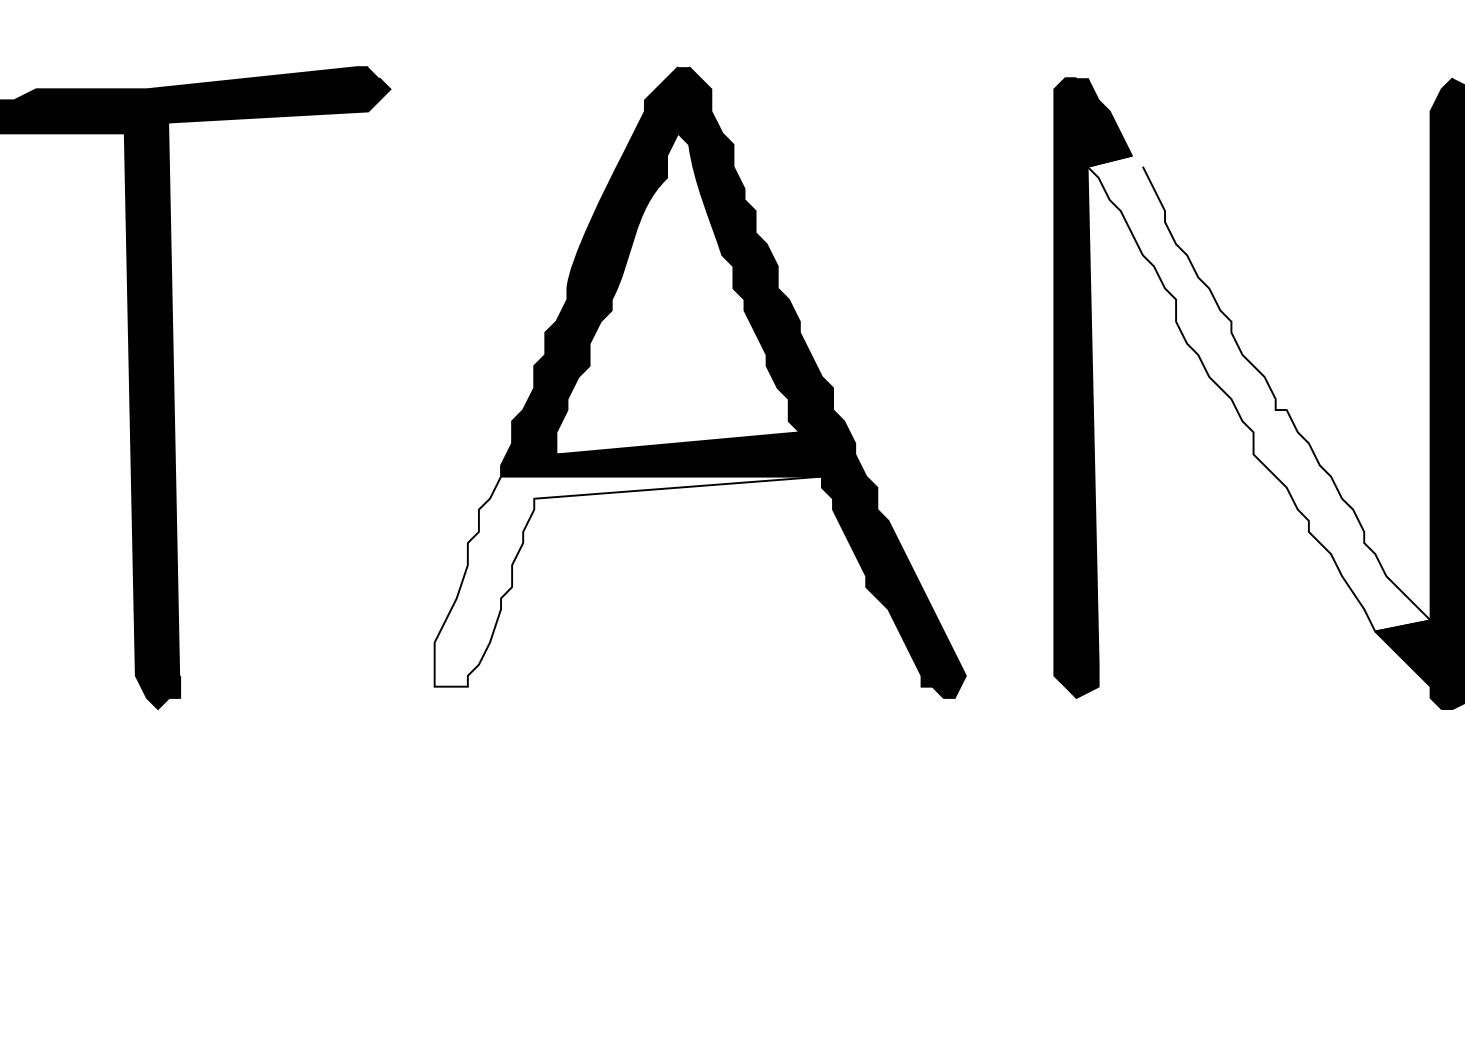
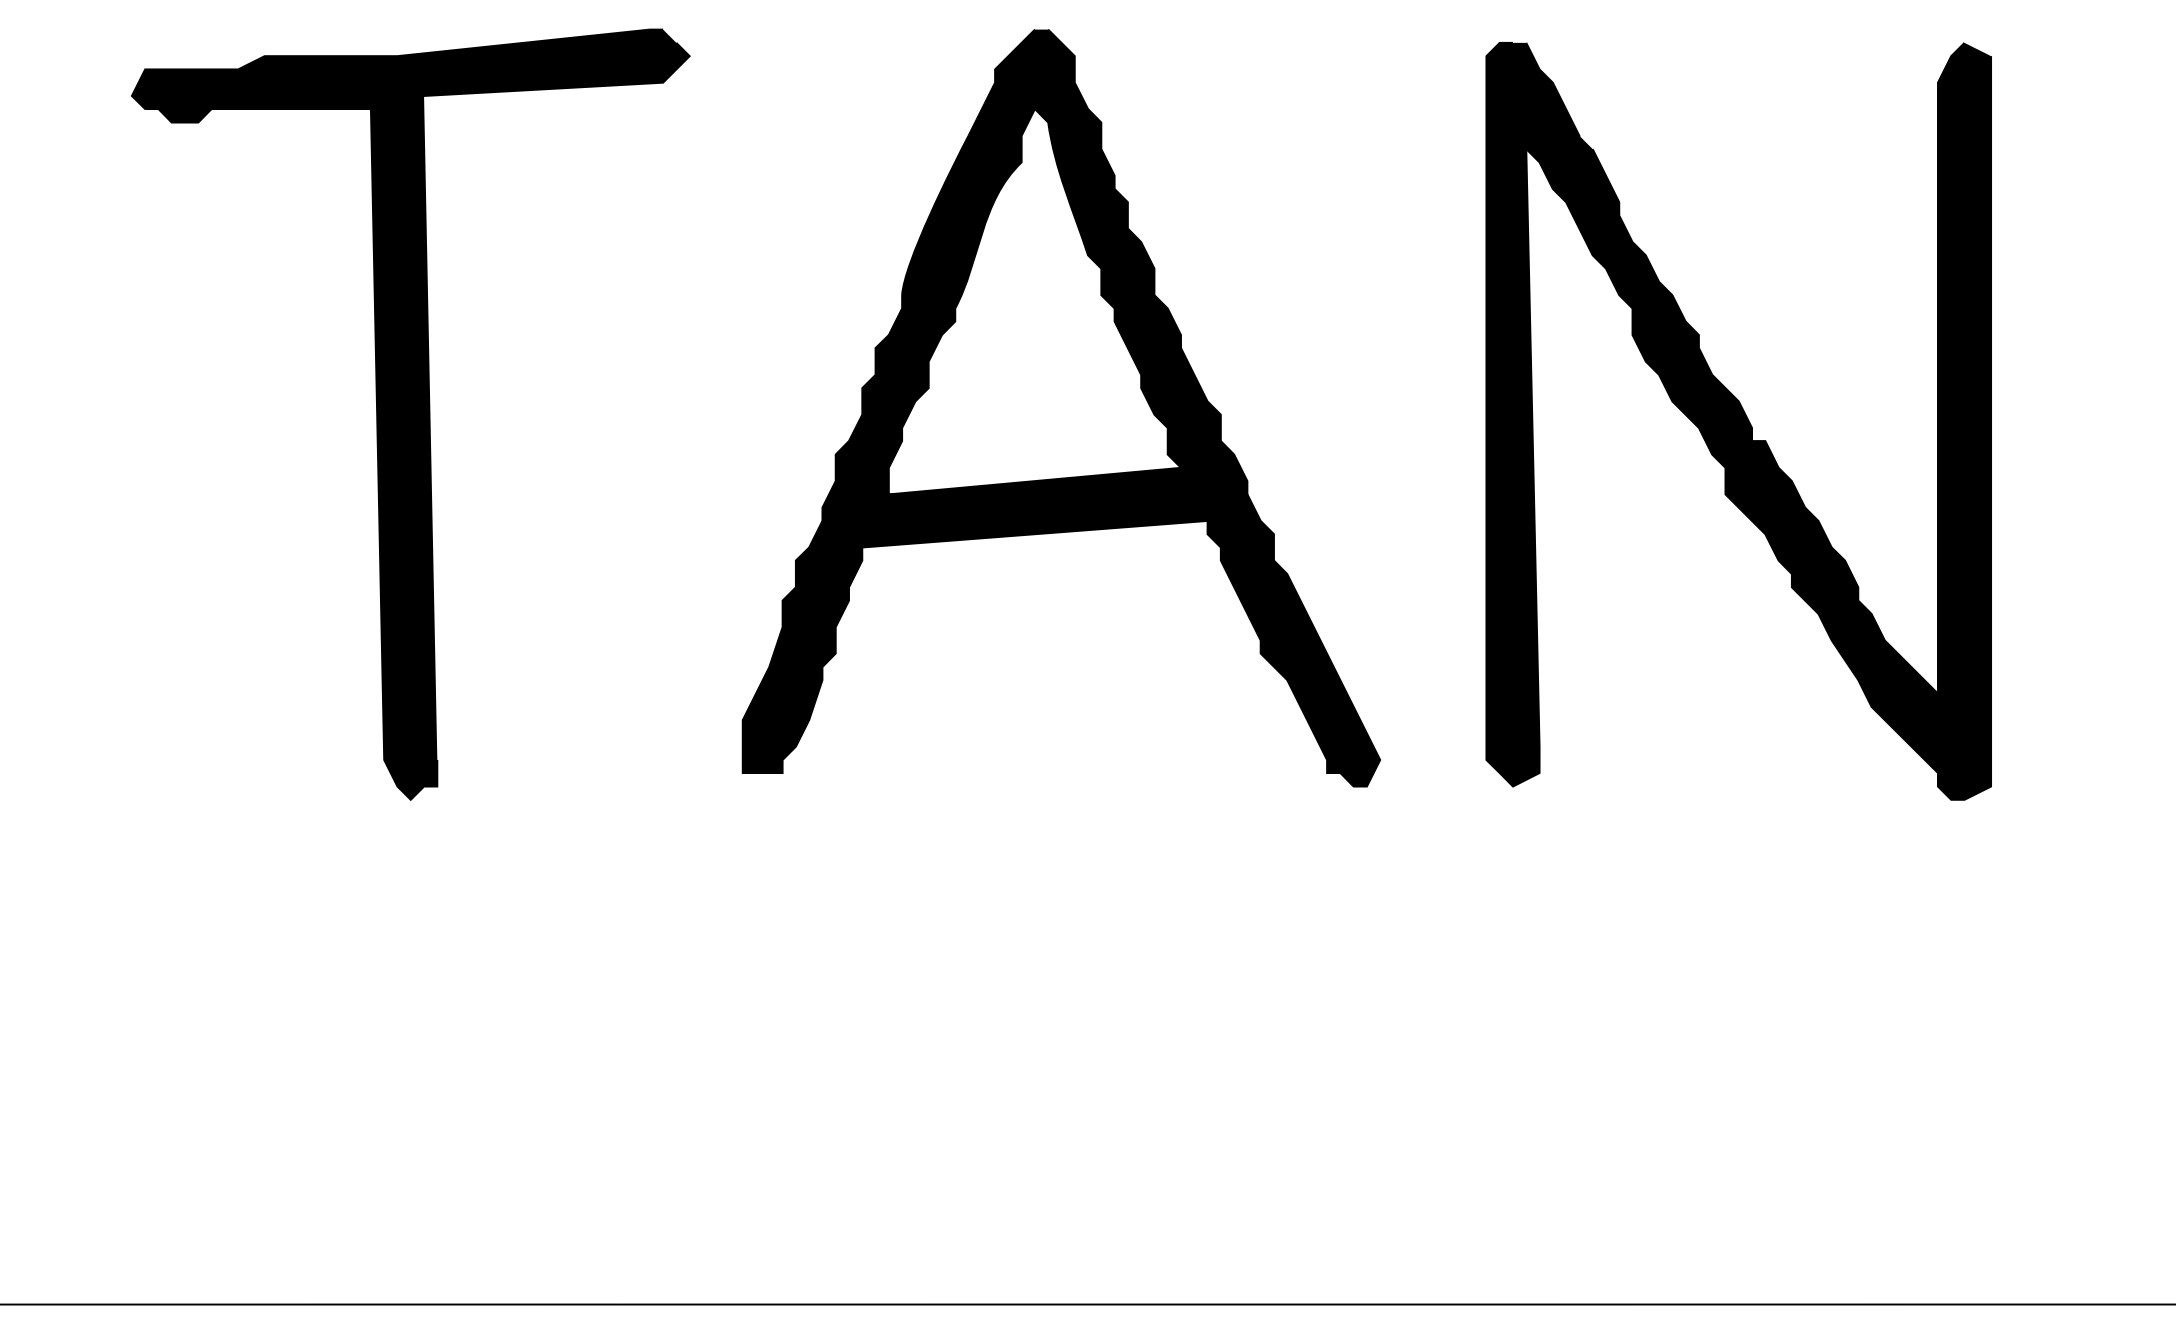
fill: (1258, 392) -> (1731, 420), added
fill: (627, 581) -> (974, 646), added

